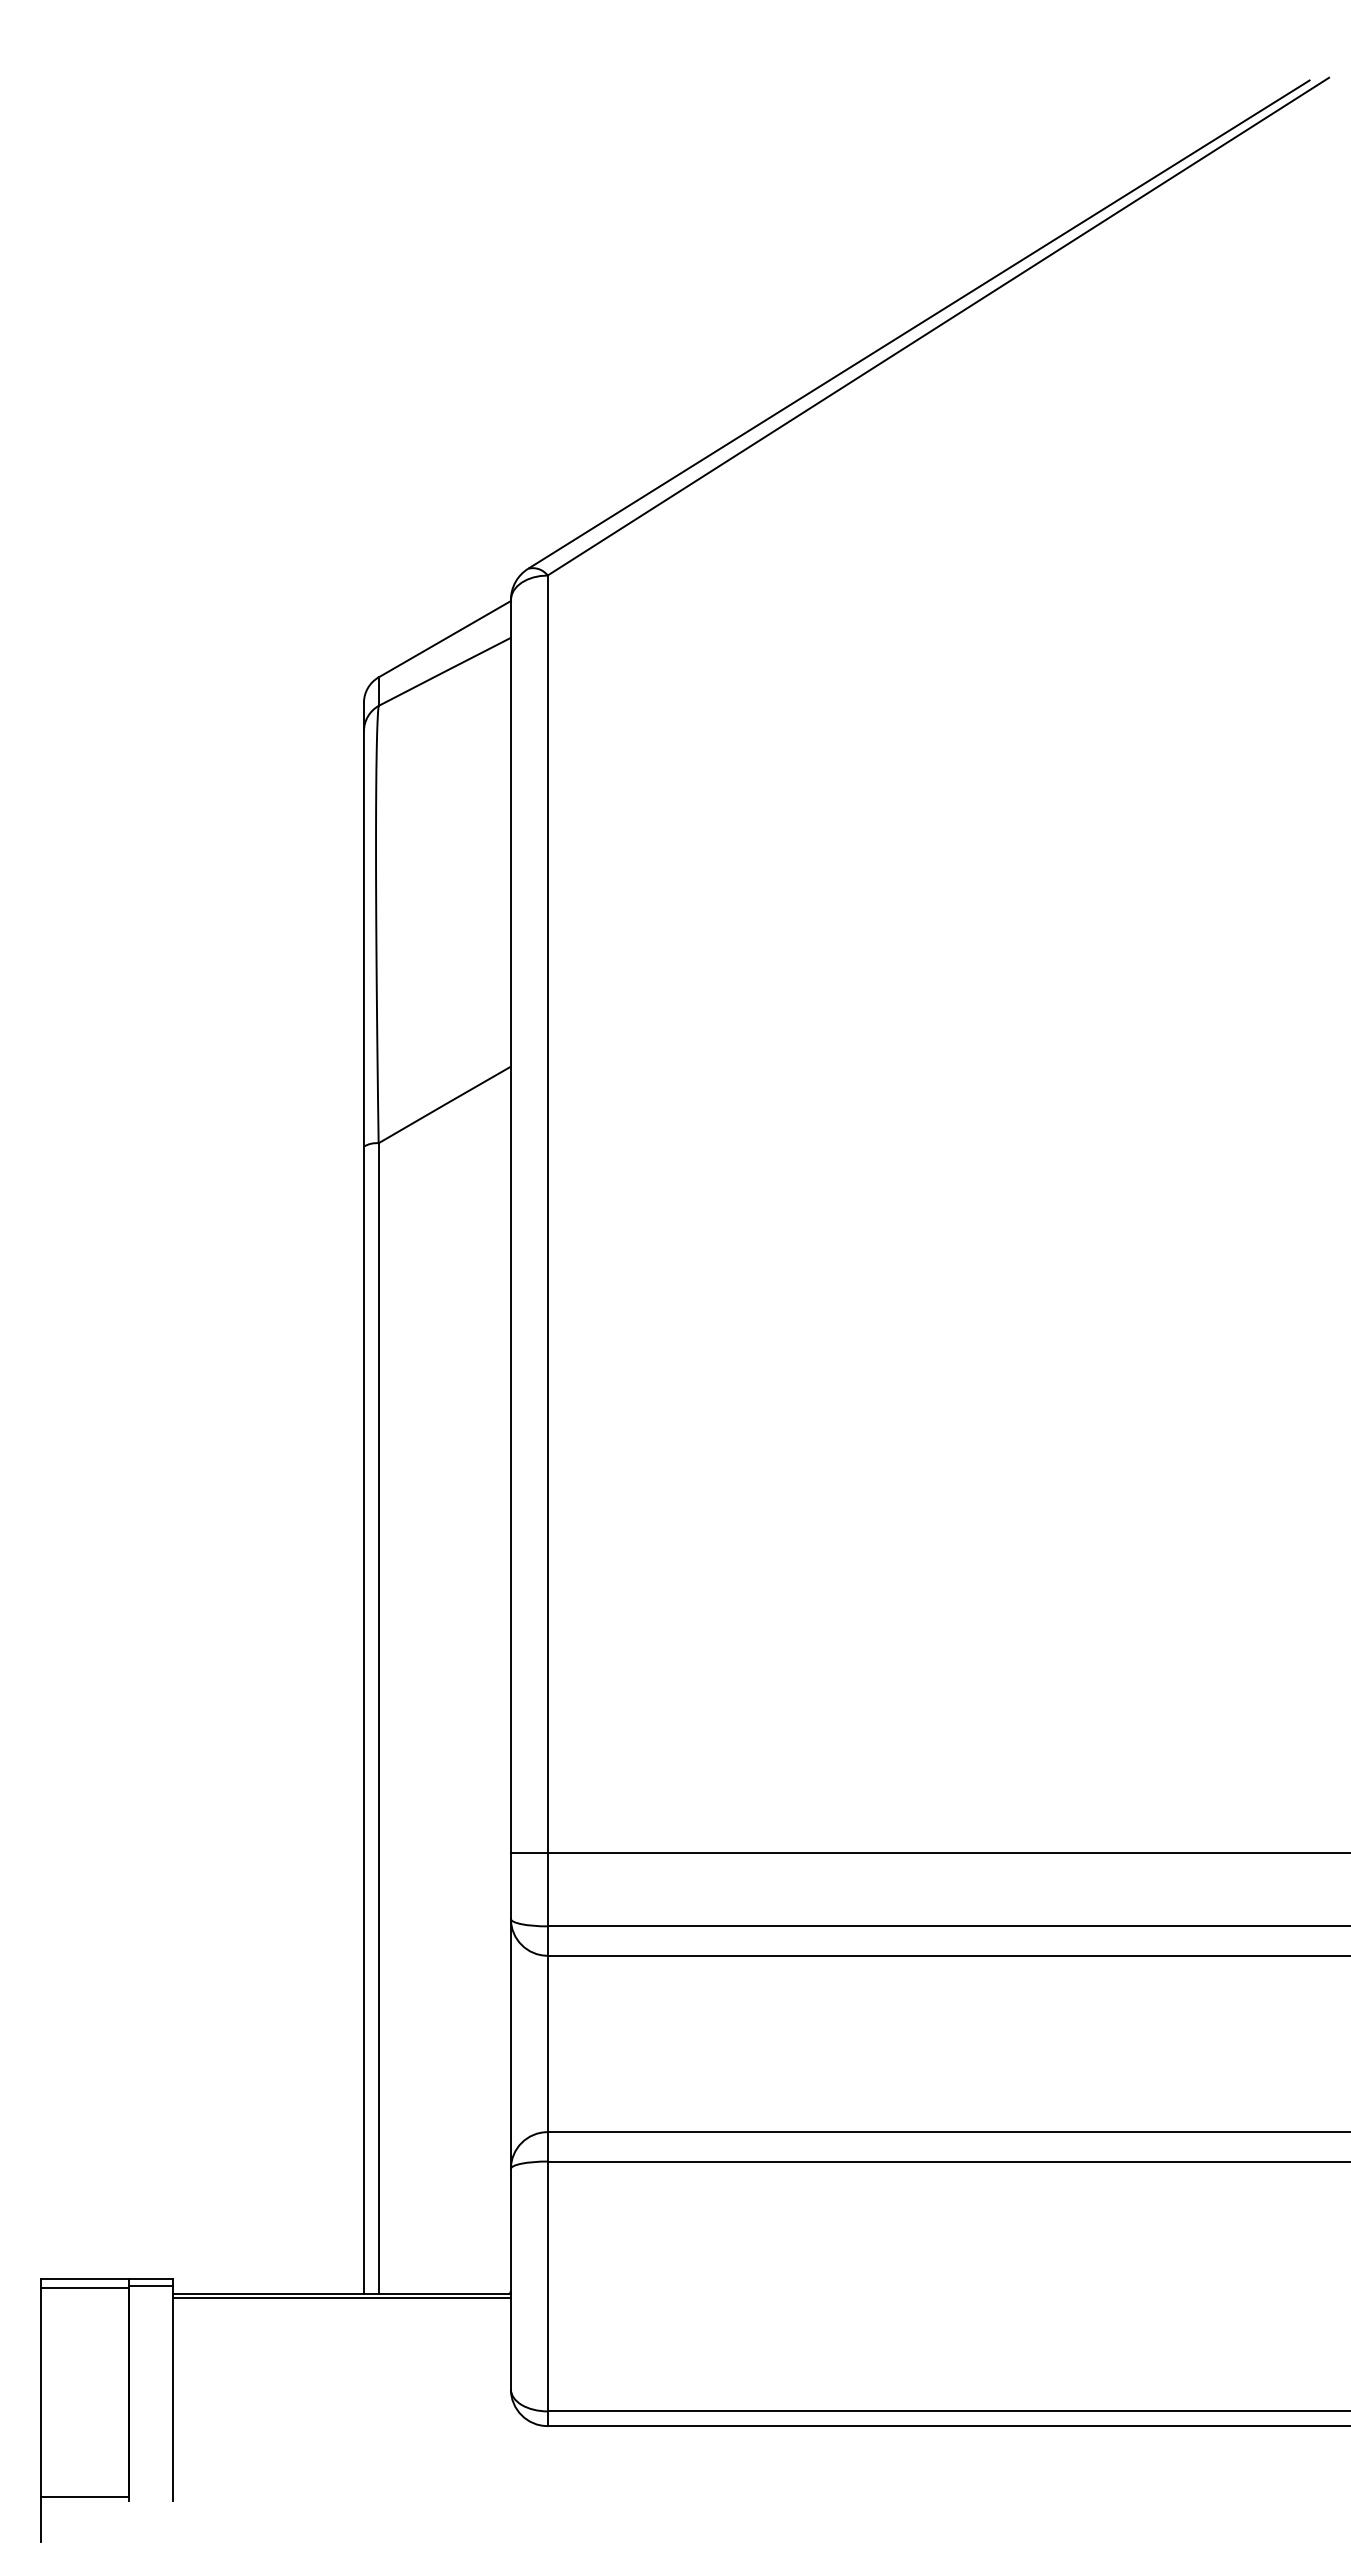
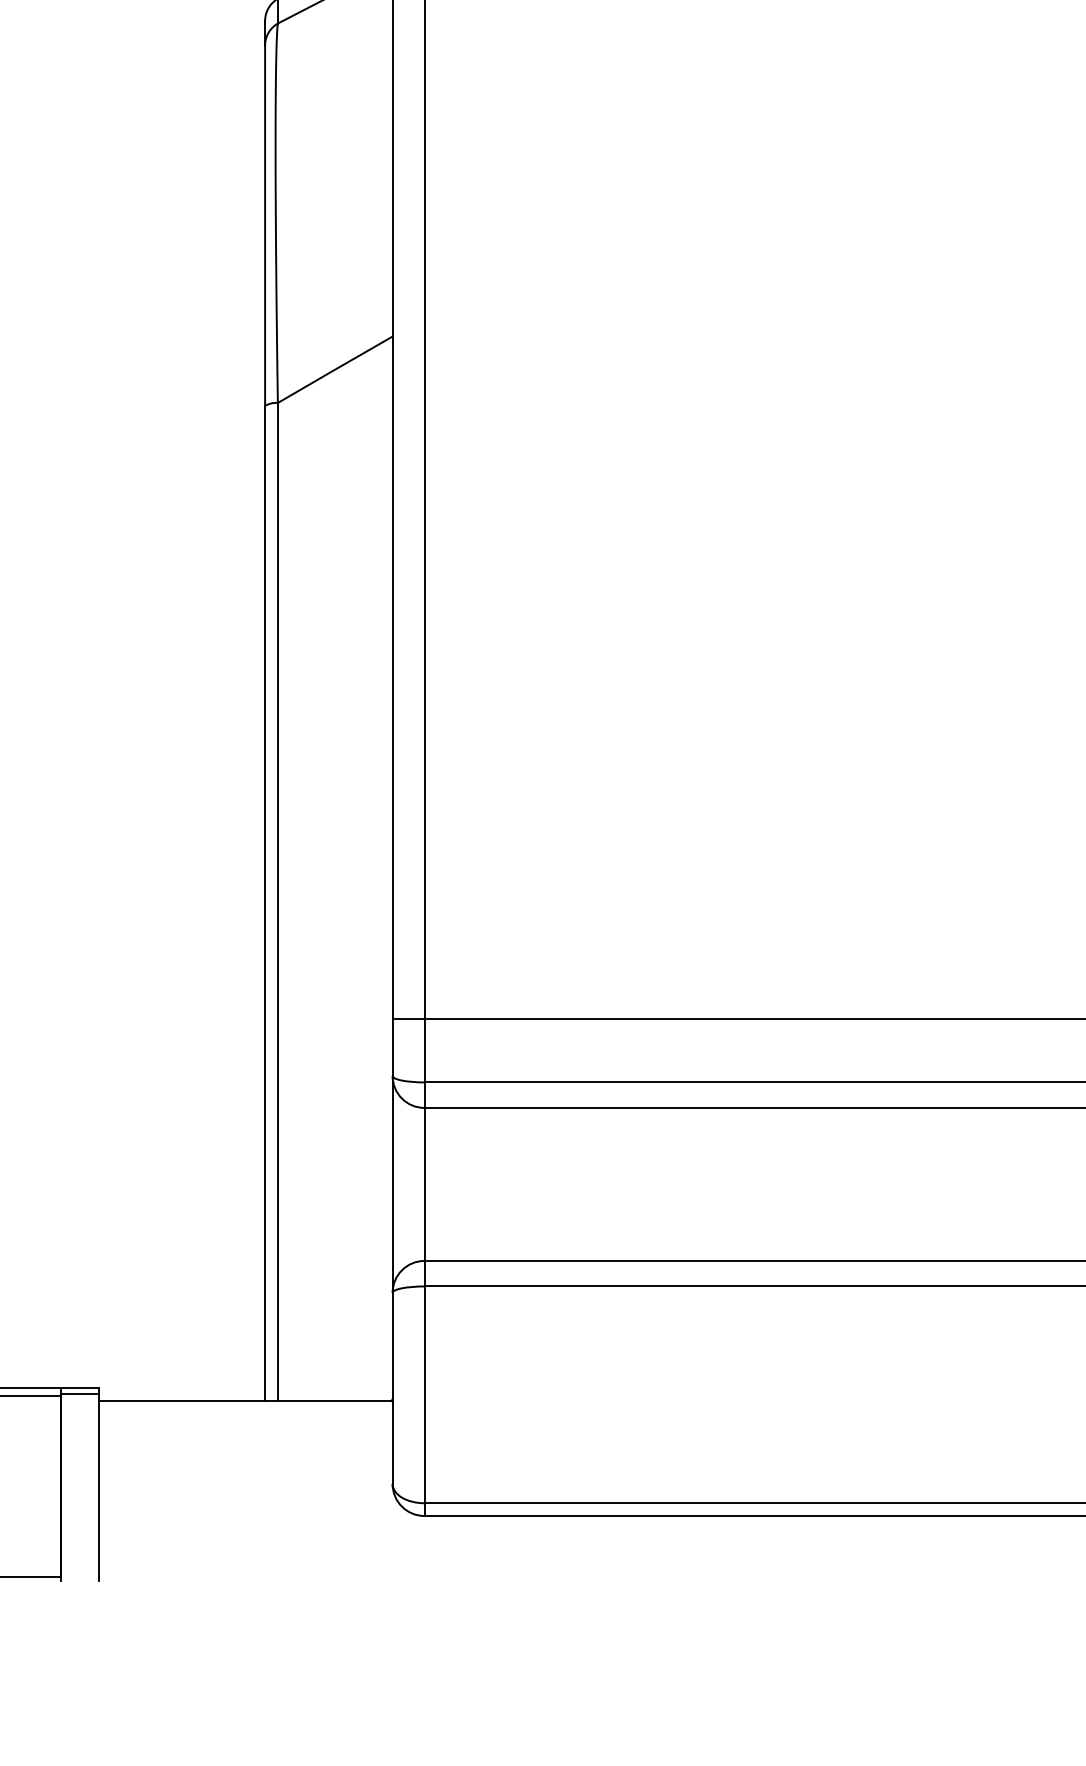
line: (341, 2298) -> (245, 1405), removed

